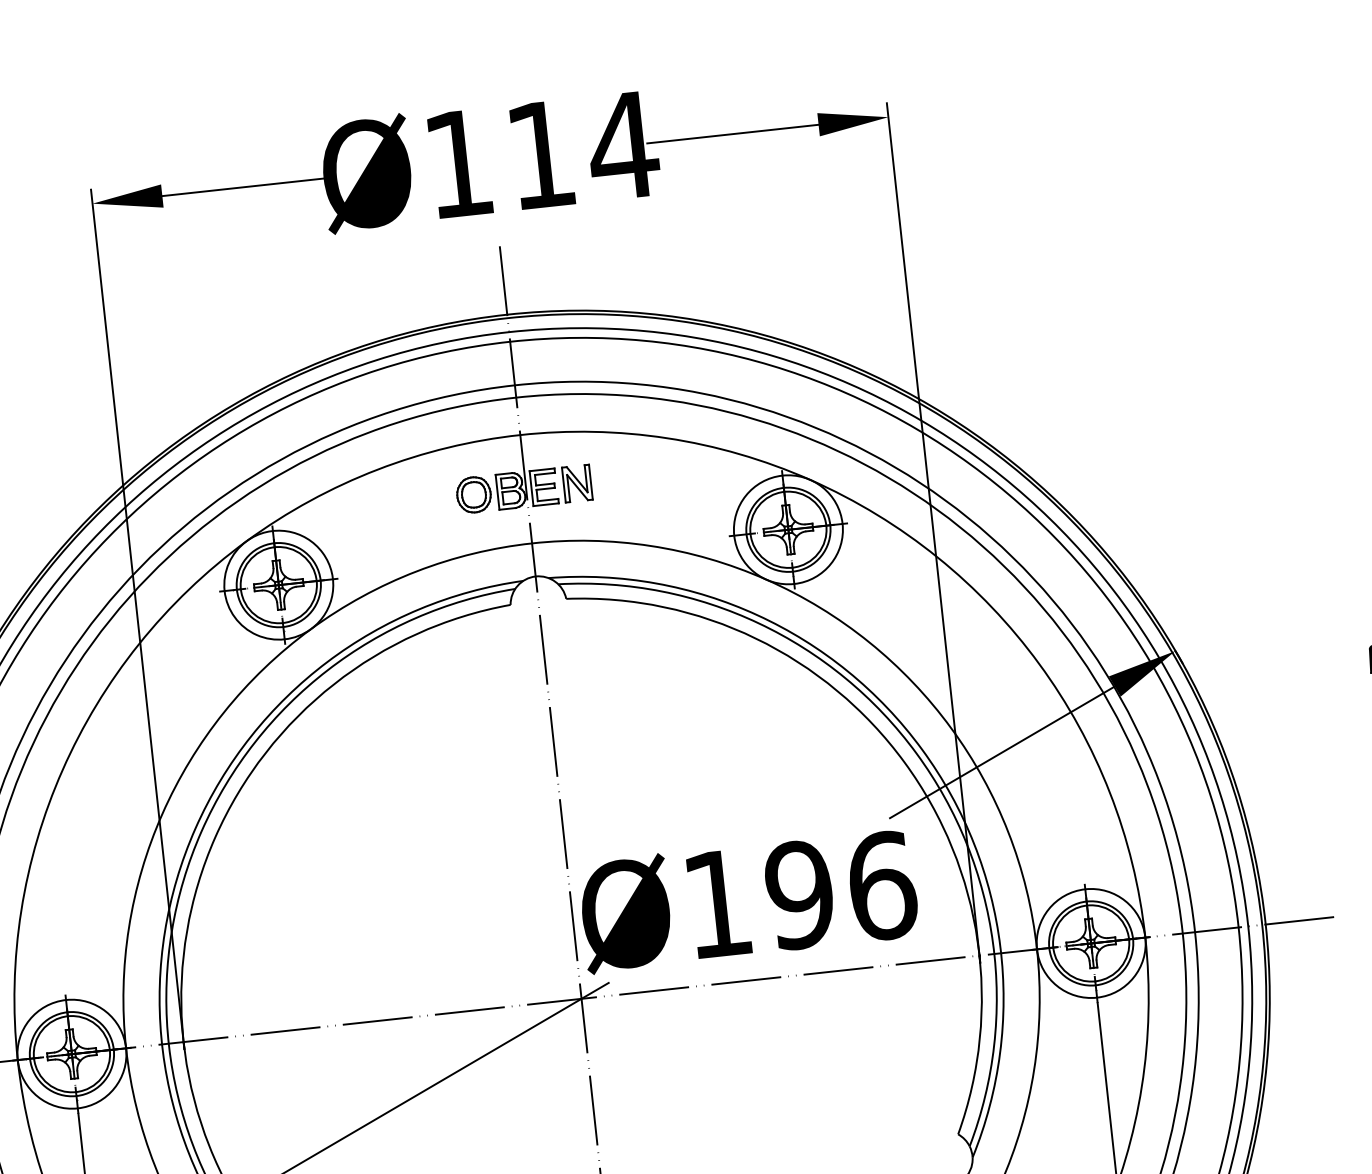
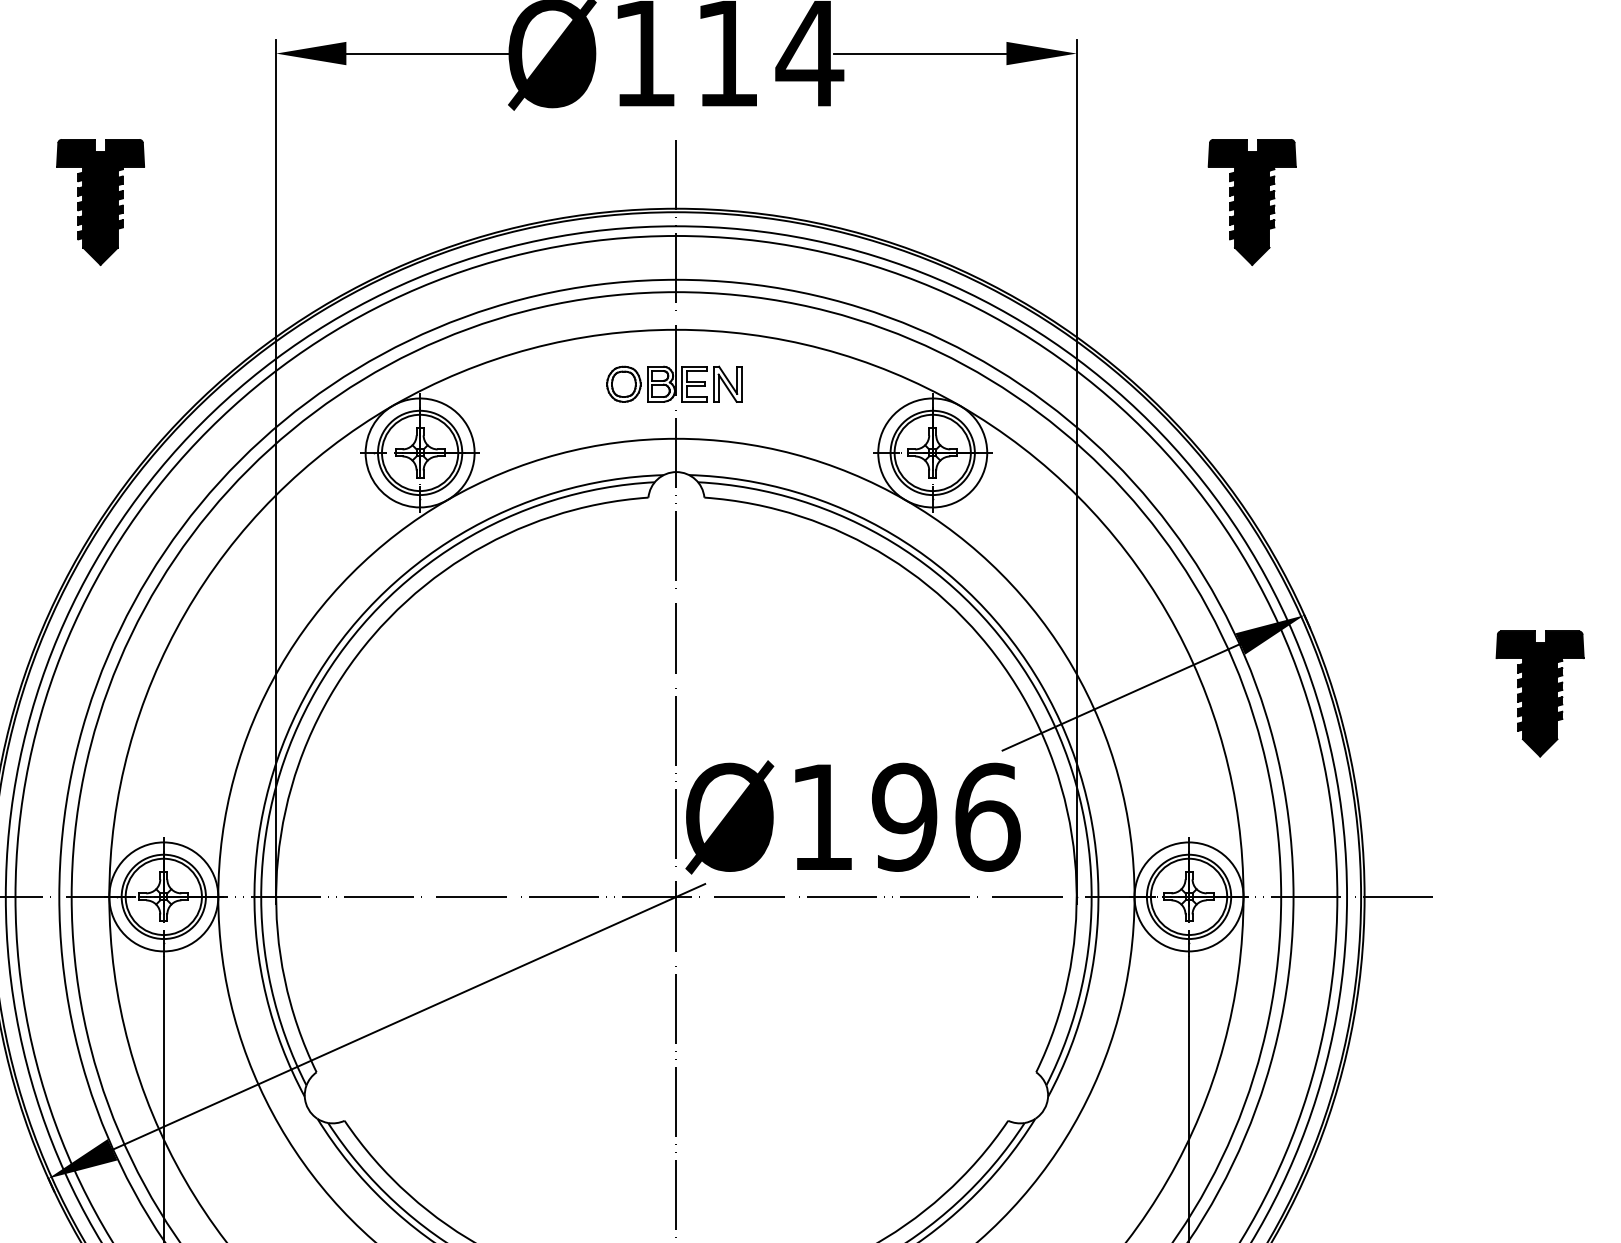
part: (1078, 246) -> (1251, 202), added

